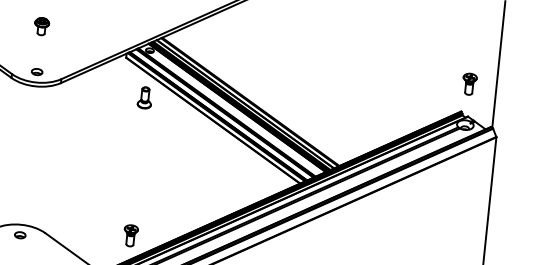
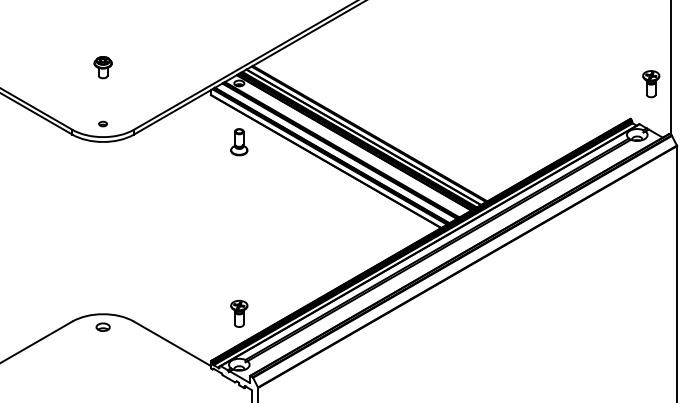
part: (36, 71) -> (102, 123), size x0.6
part: (469, 84) -> (651, 84), moved

